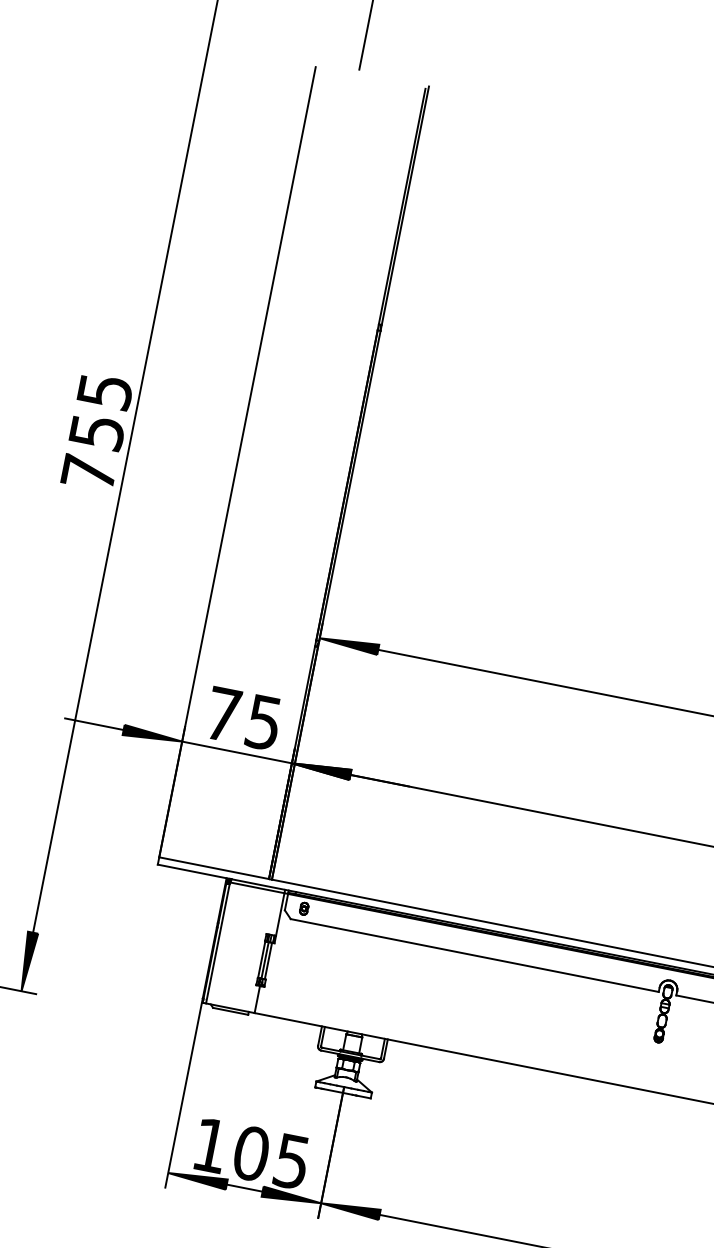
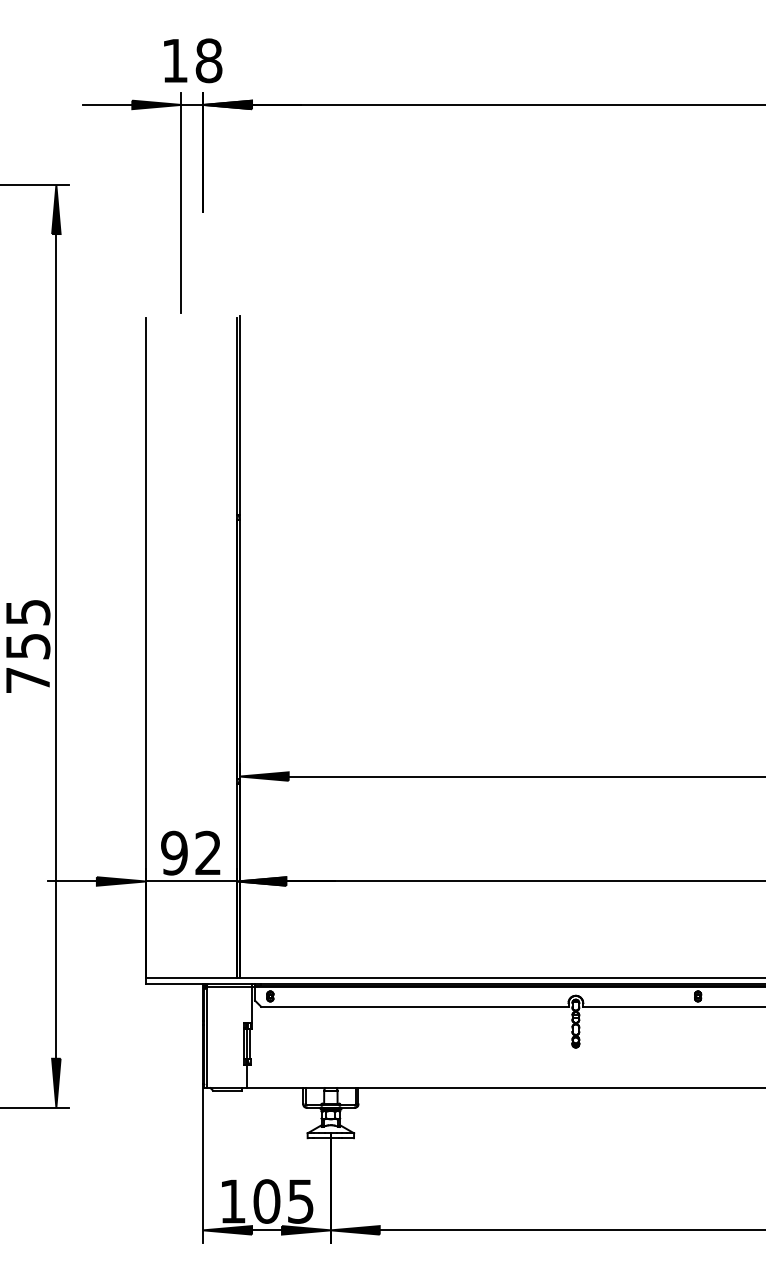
text: (242, 717) -> (190, 852), 75 -> 92

